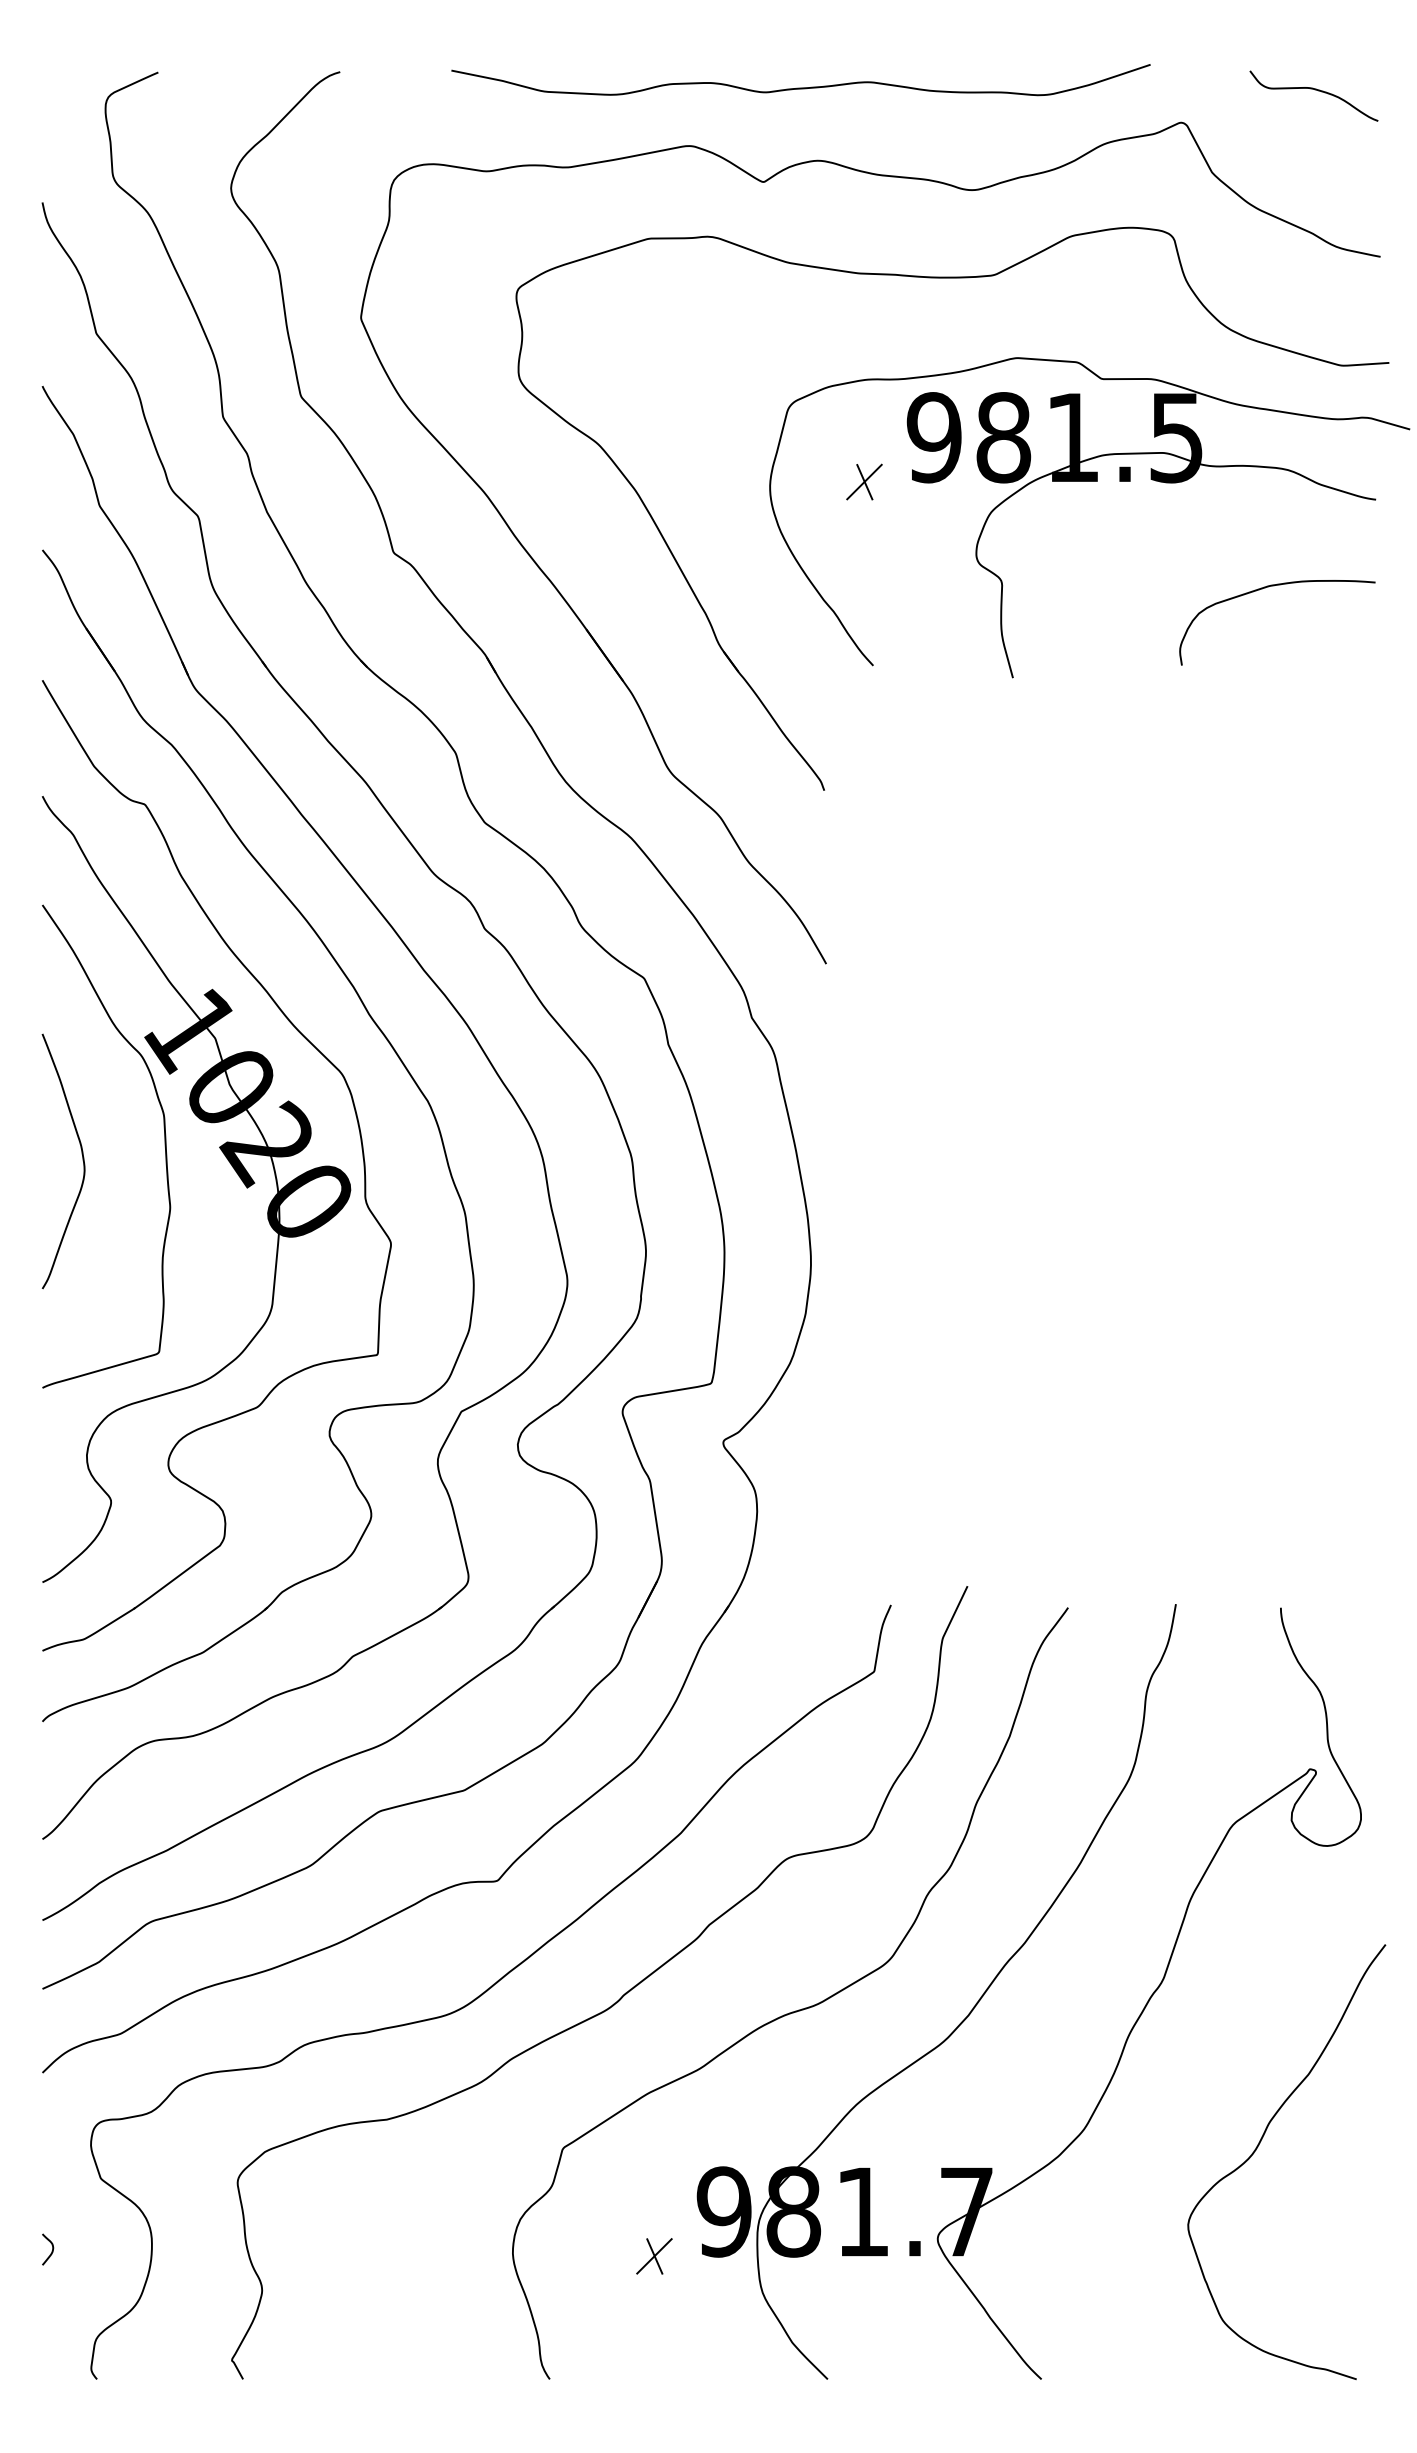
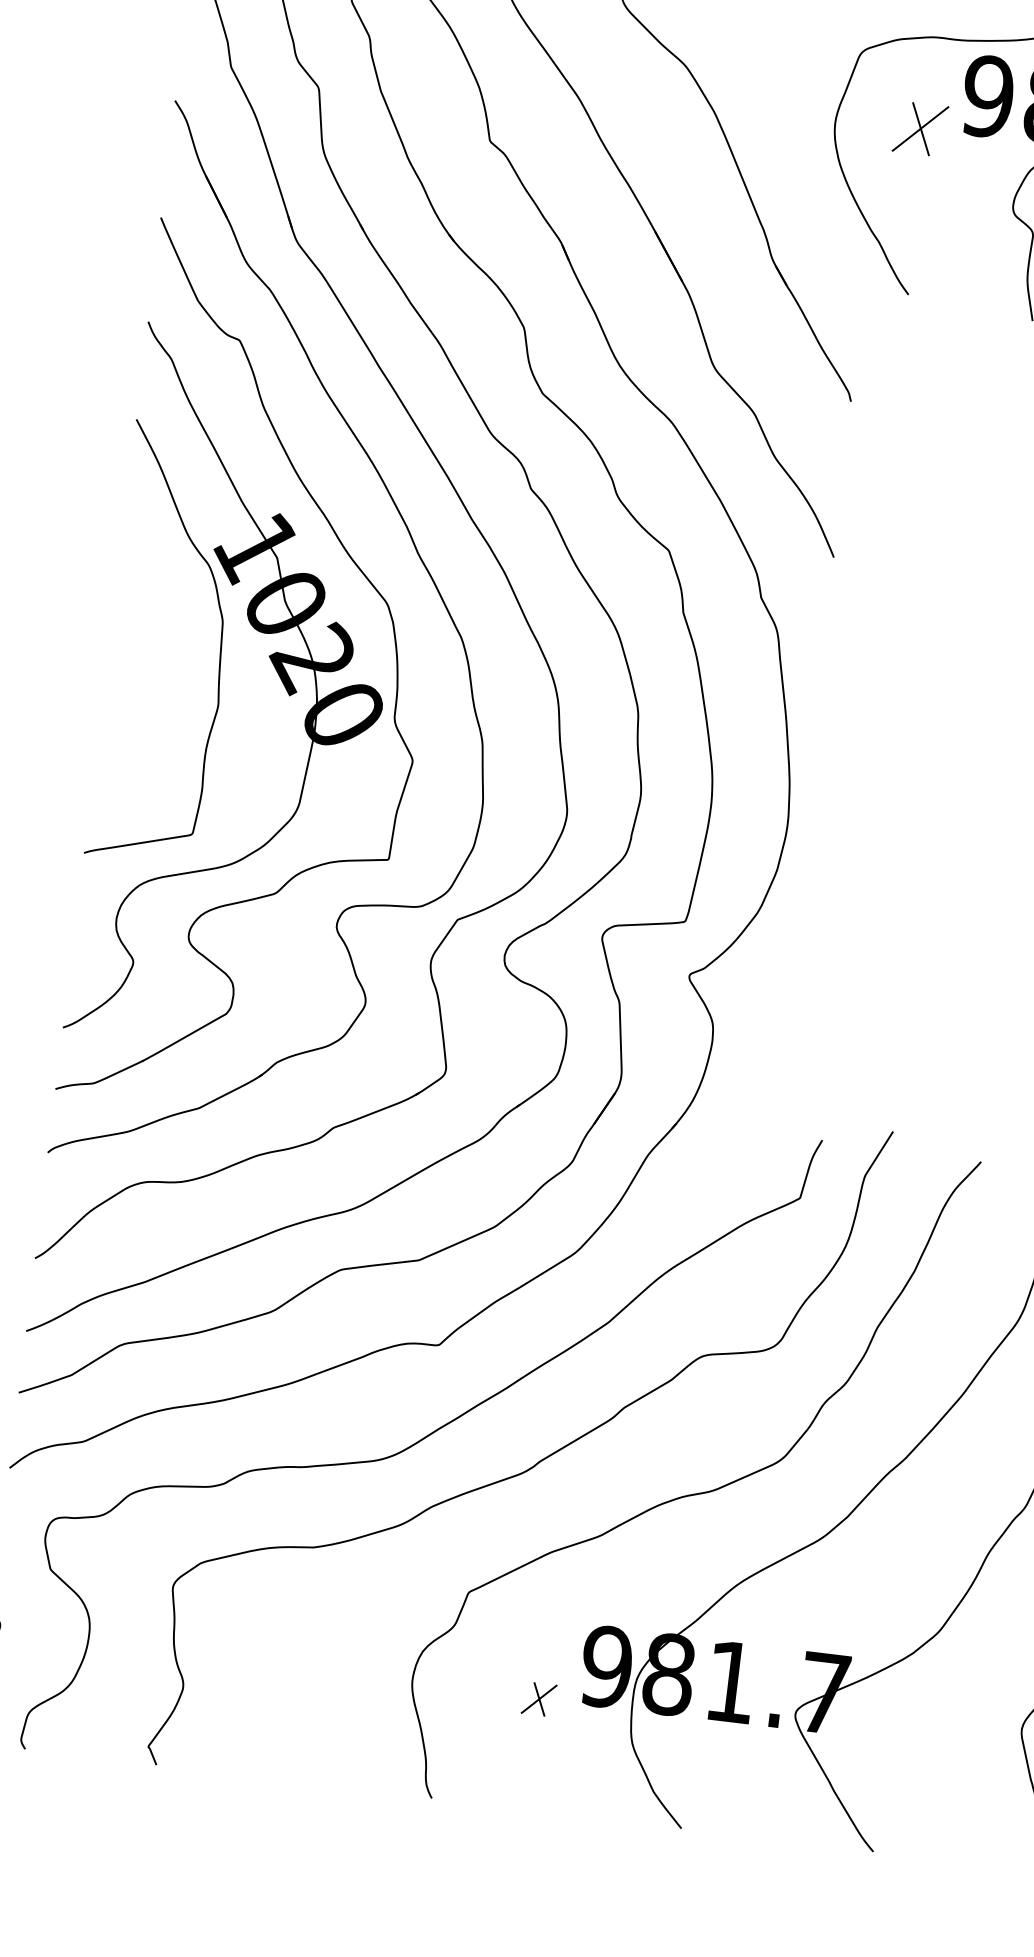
part: (864, 481) -> (920, 128), size x1.6
curve: (82, 1160) -> (144, 653), removed

